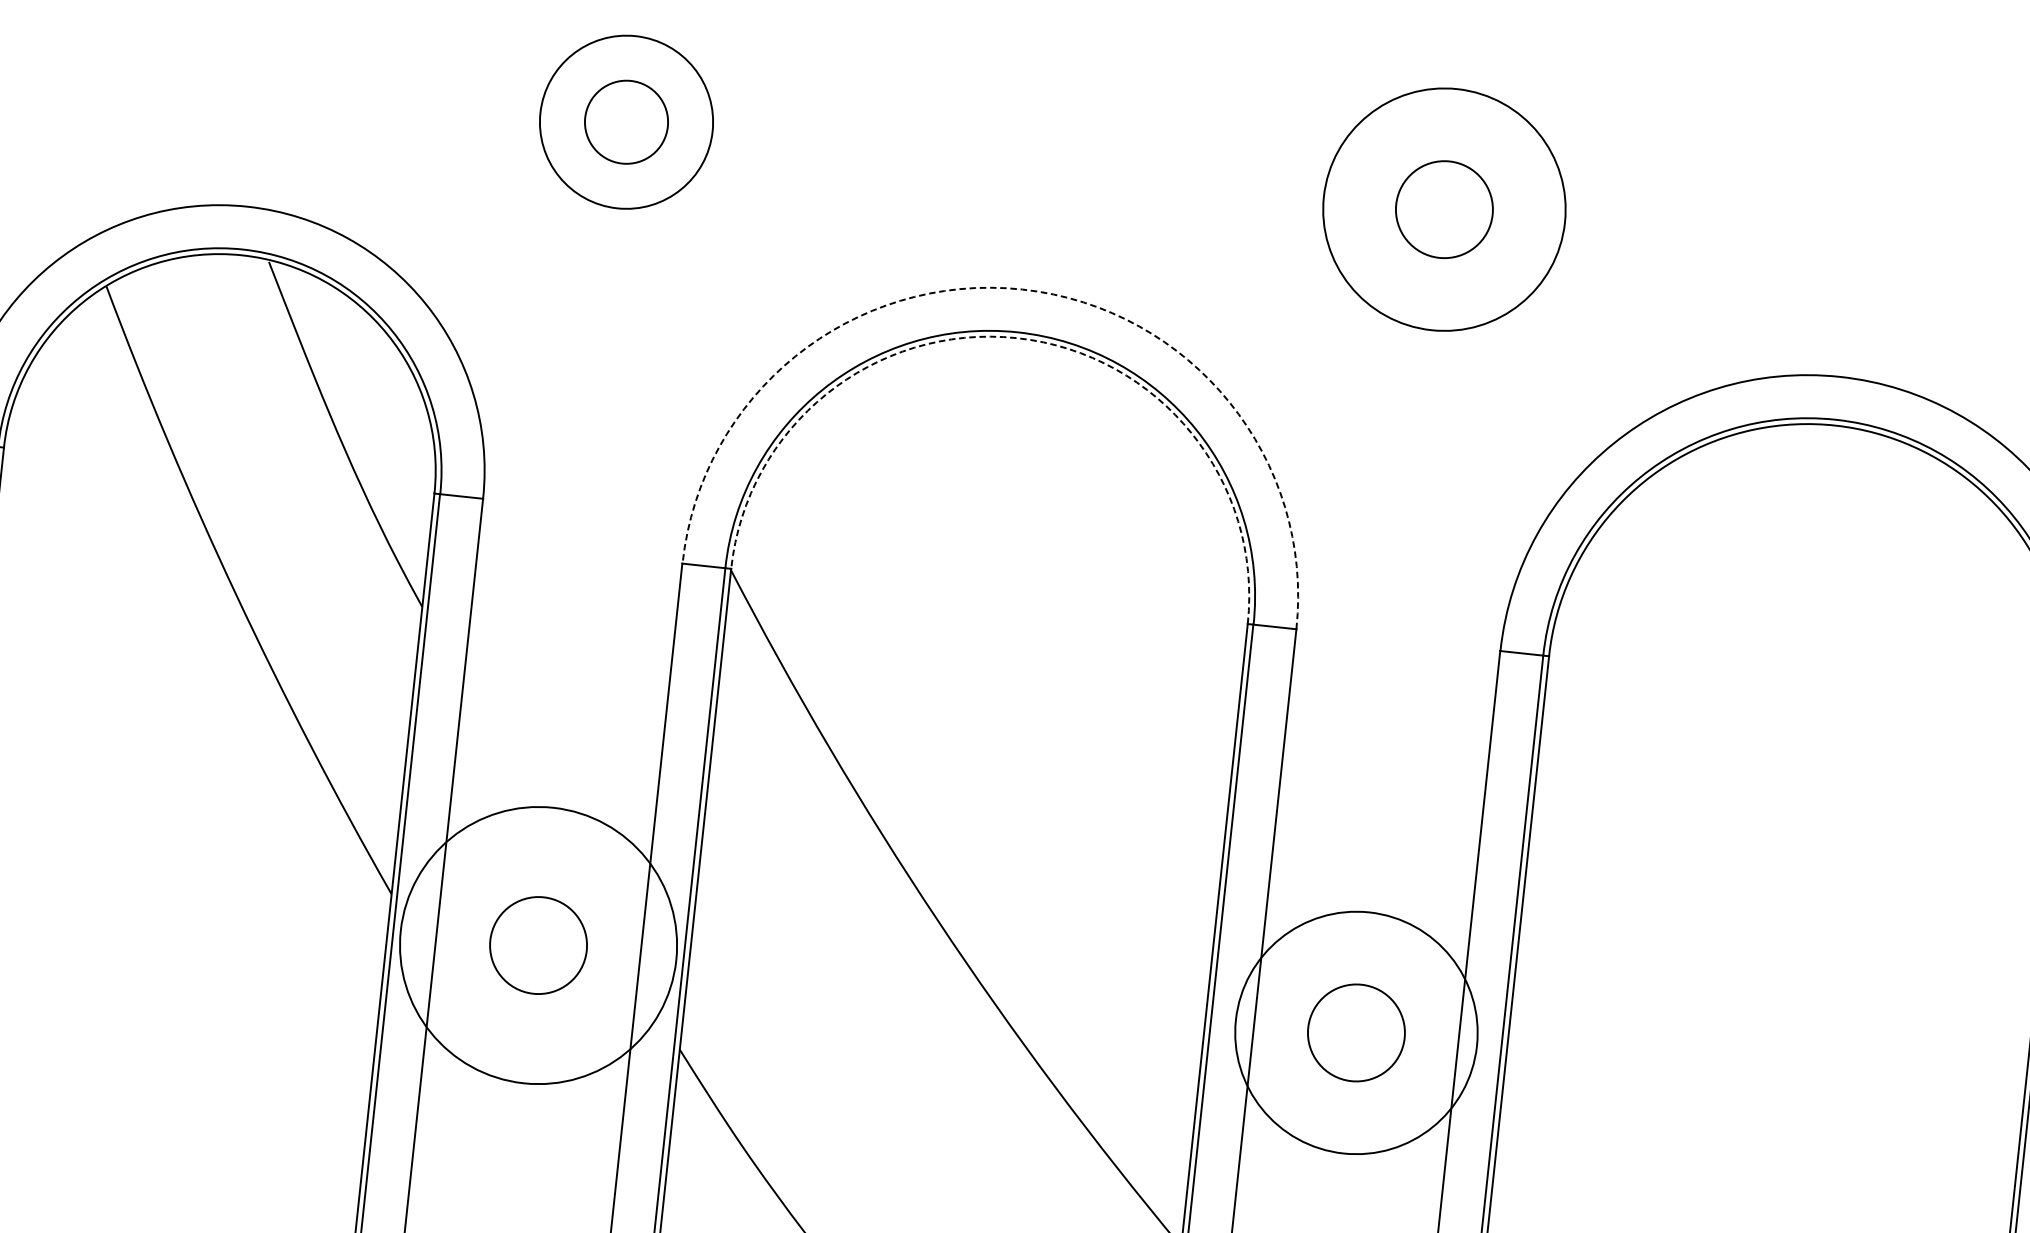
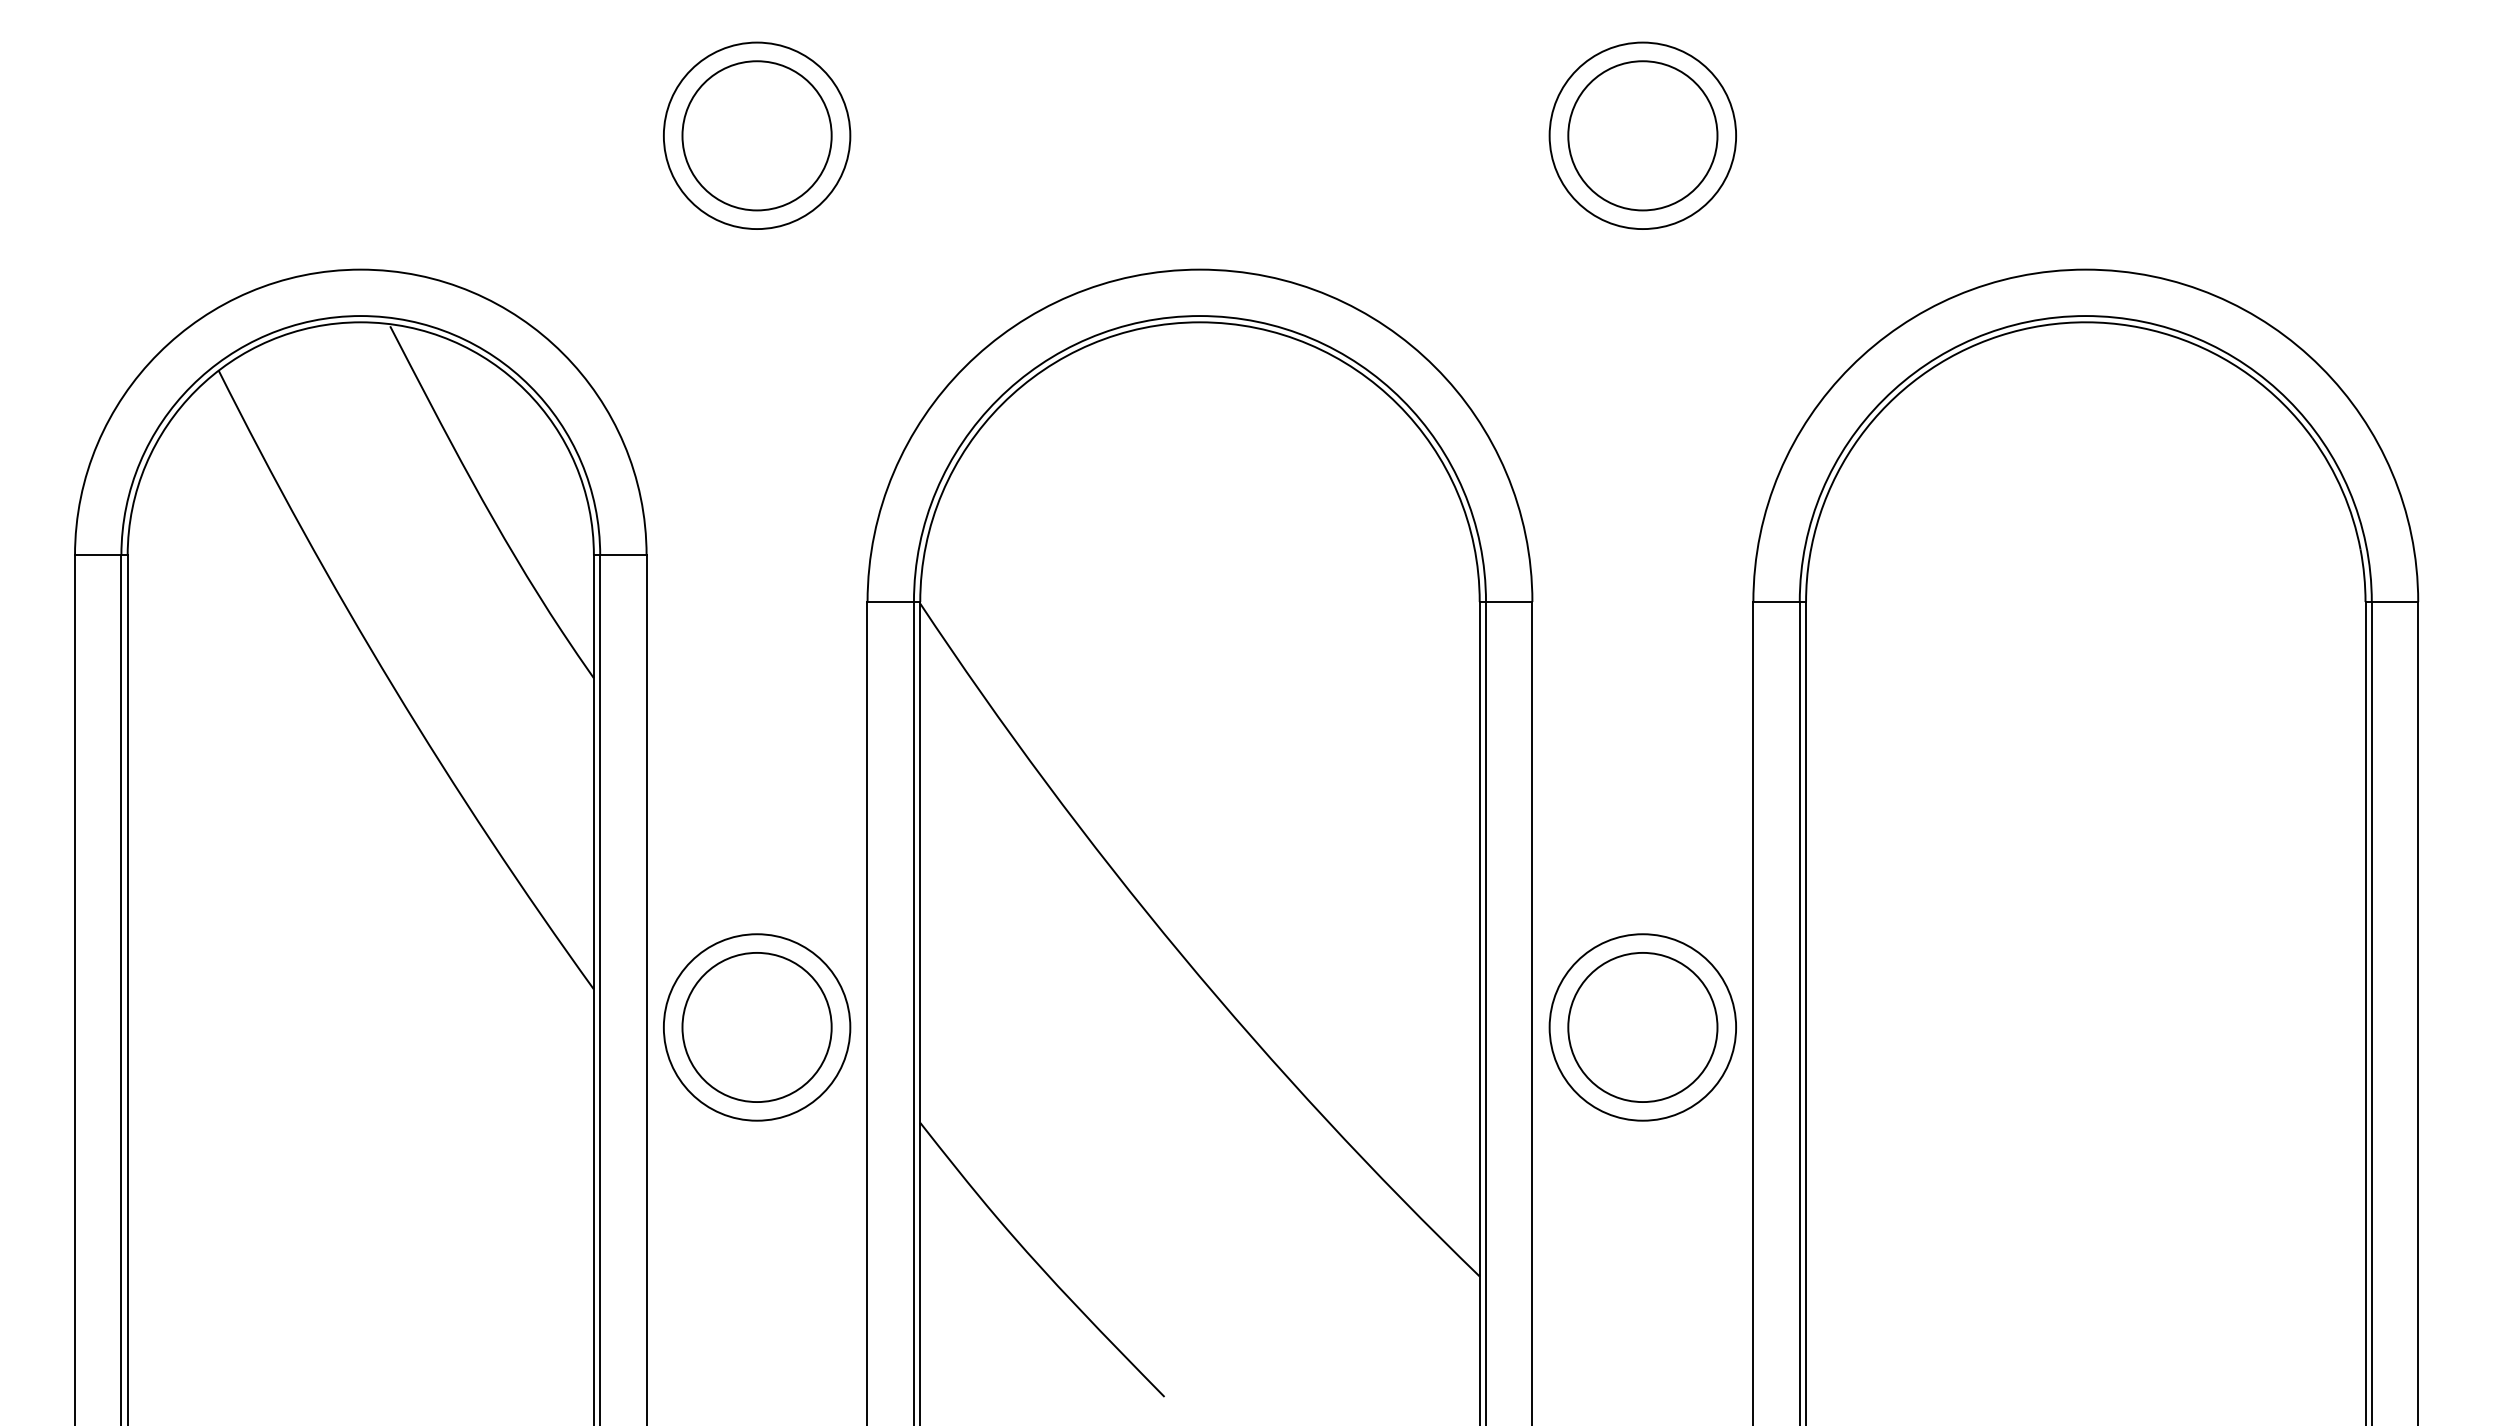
circle: (626, 121) -> (756, 135), size x1.67
circle: (1444, 209) -> (1642, 135), size x0.71
circle: (1444, 209) -> (1642, 135), size x1.43
arc: (1021, 289) -> (1199, 269), dashed -> solid
arc: (1016, 338) -> (1199, 322), dashed -> solid
circle: (538, 945) -> (756, 1027), size x0.62
circle: (538, 945) -> (756, 1027), size x1.43
circle: (1356, 1032) -> (1642, 1027), size x0.71
circle: (1356, 1032) -> (1642, 1027), size x1.43

